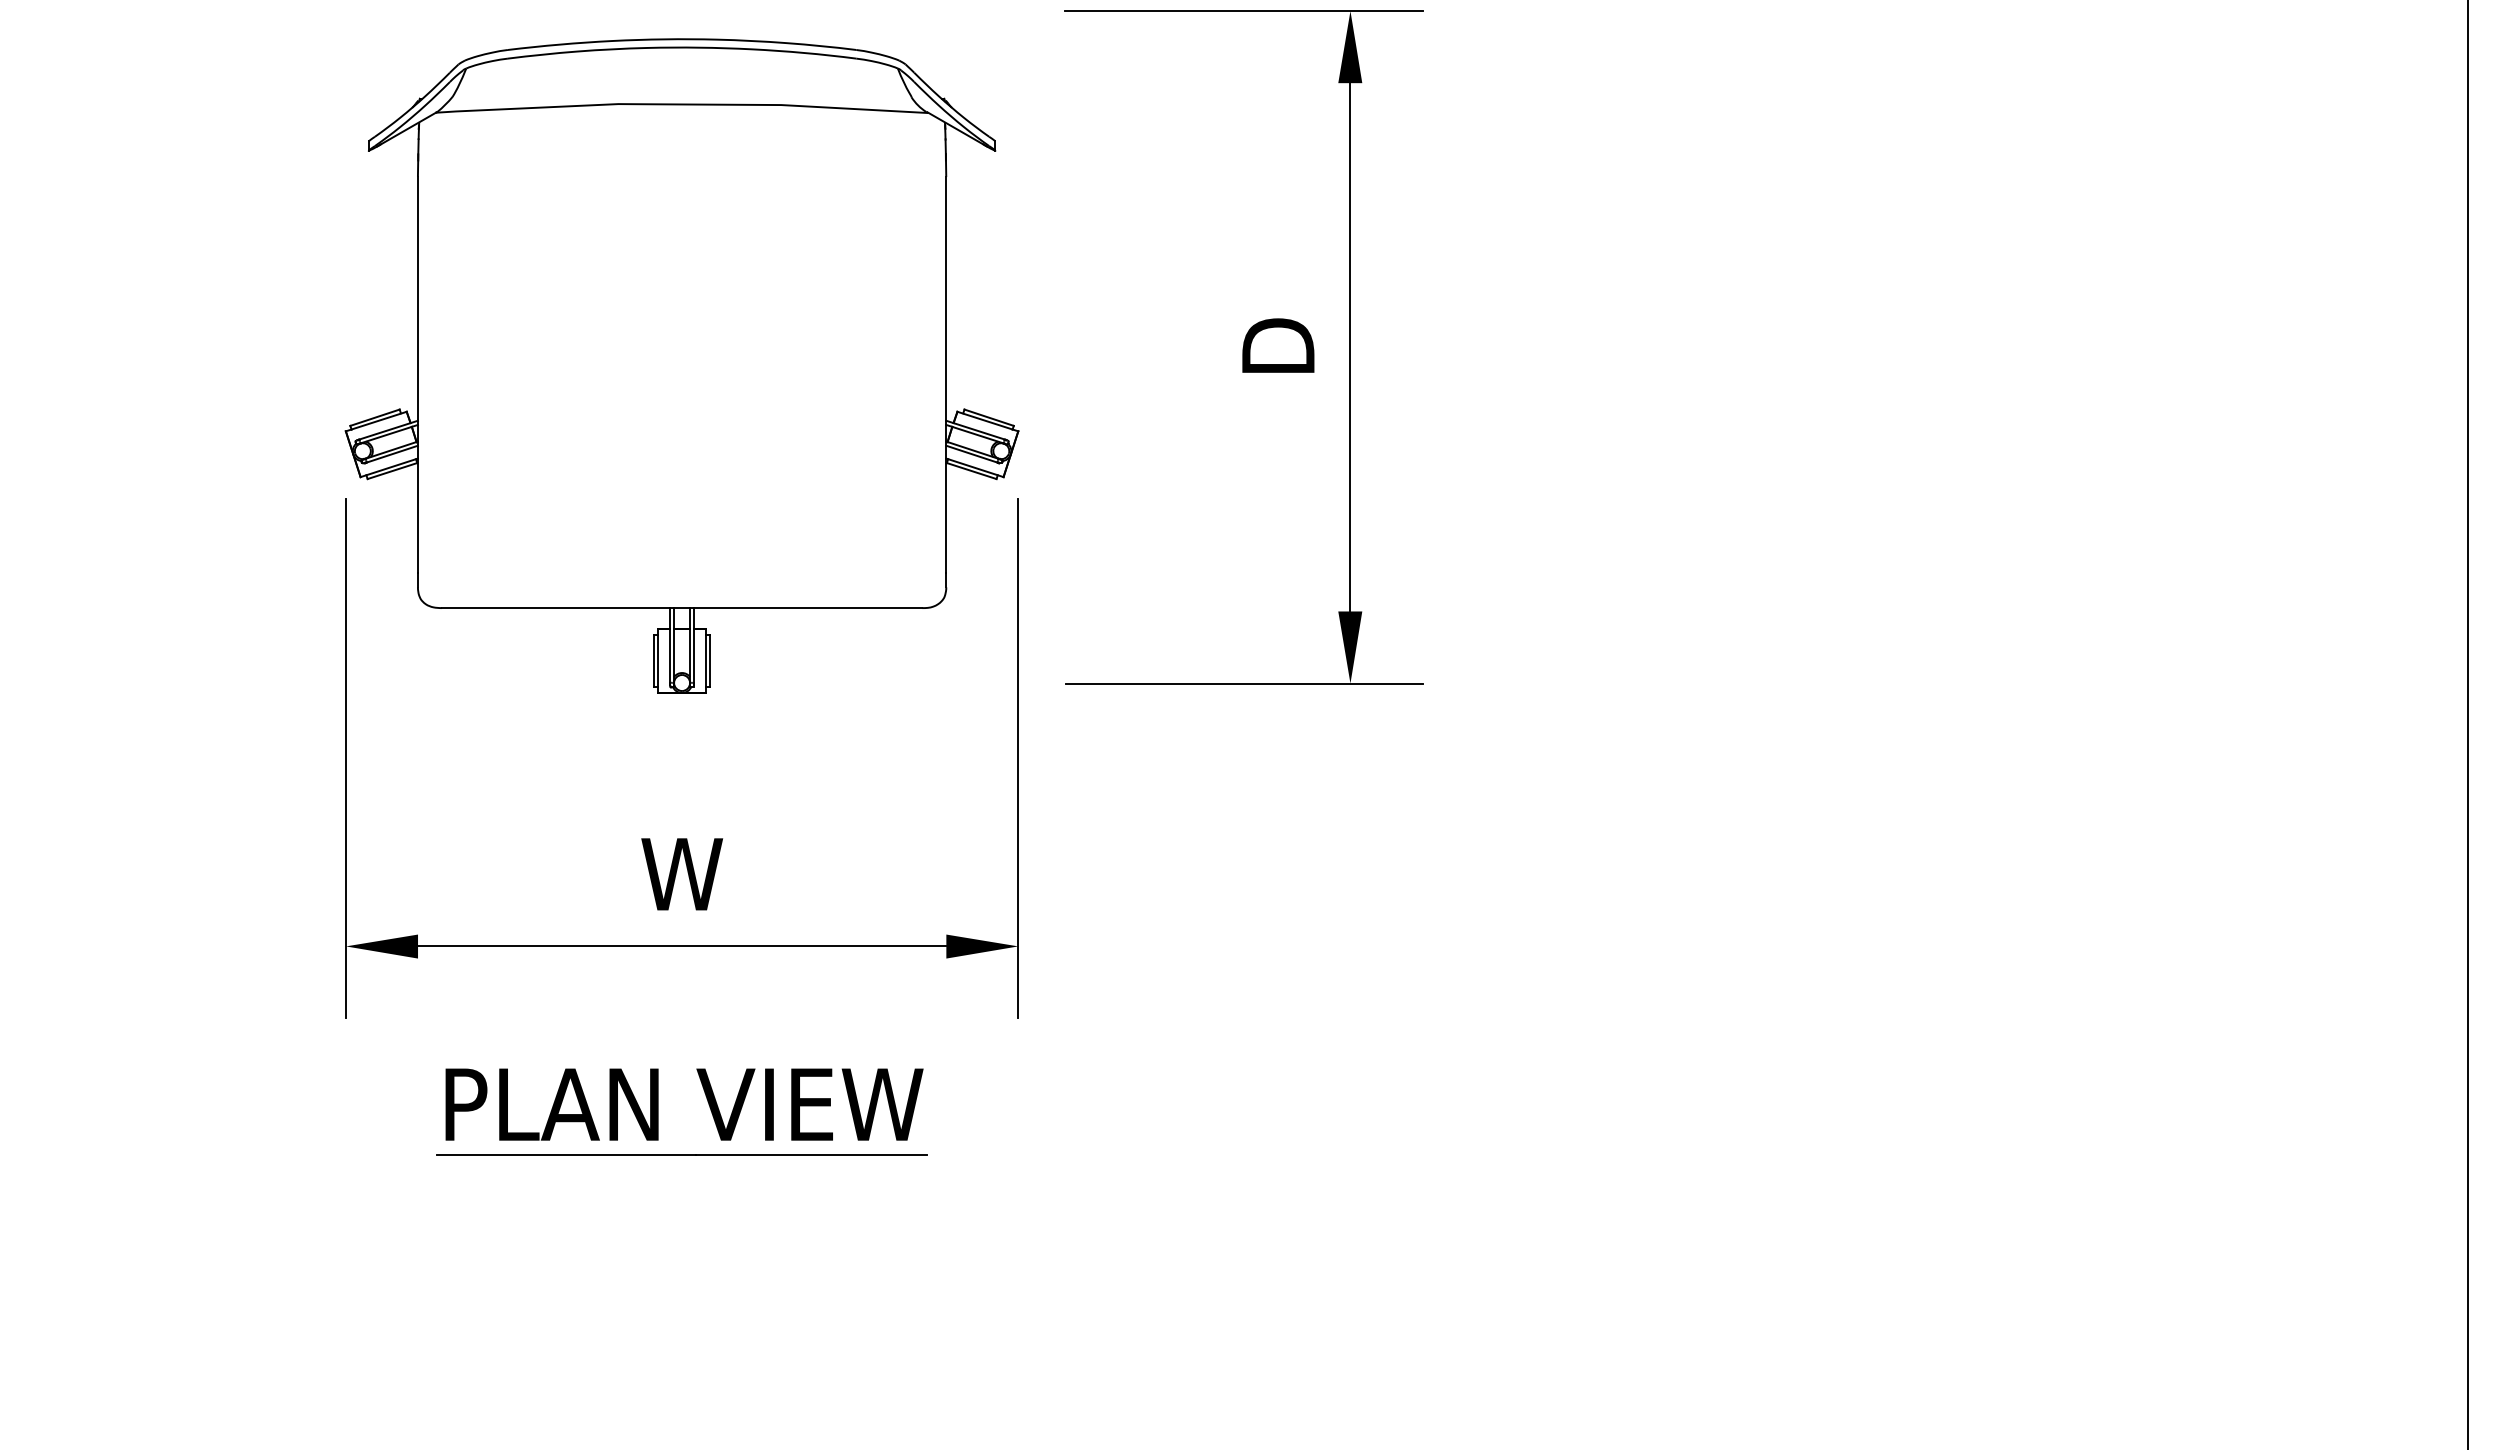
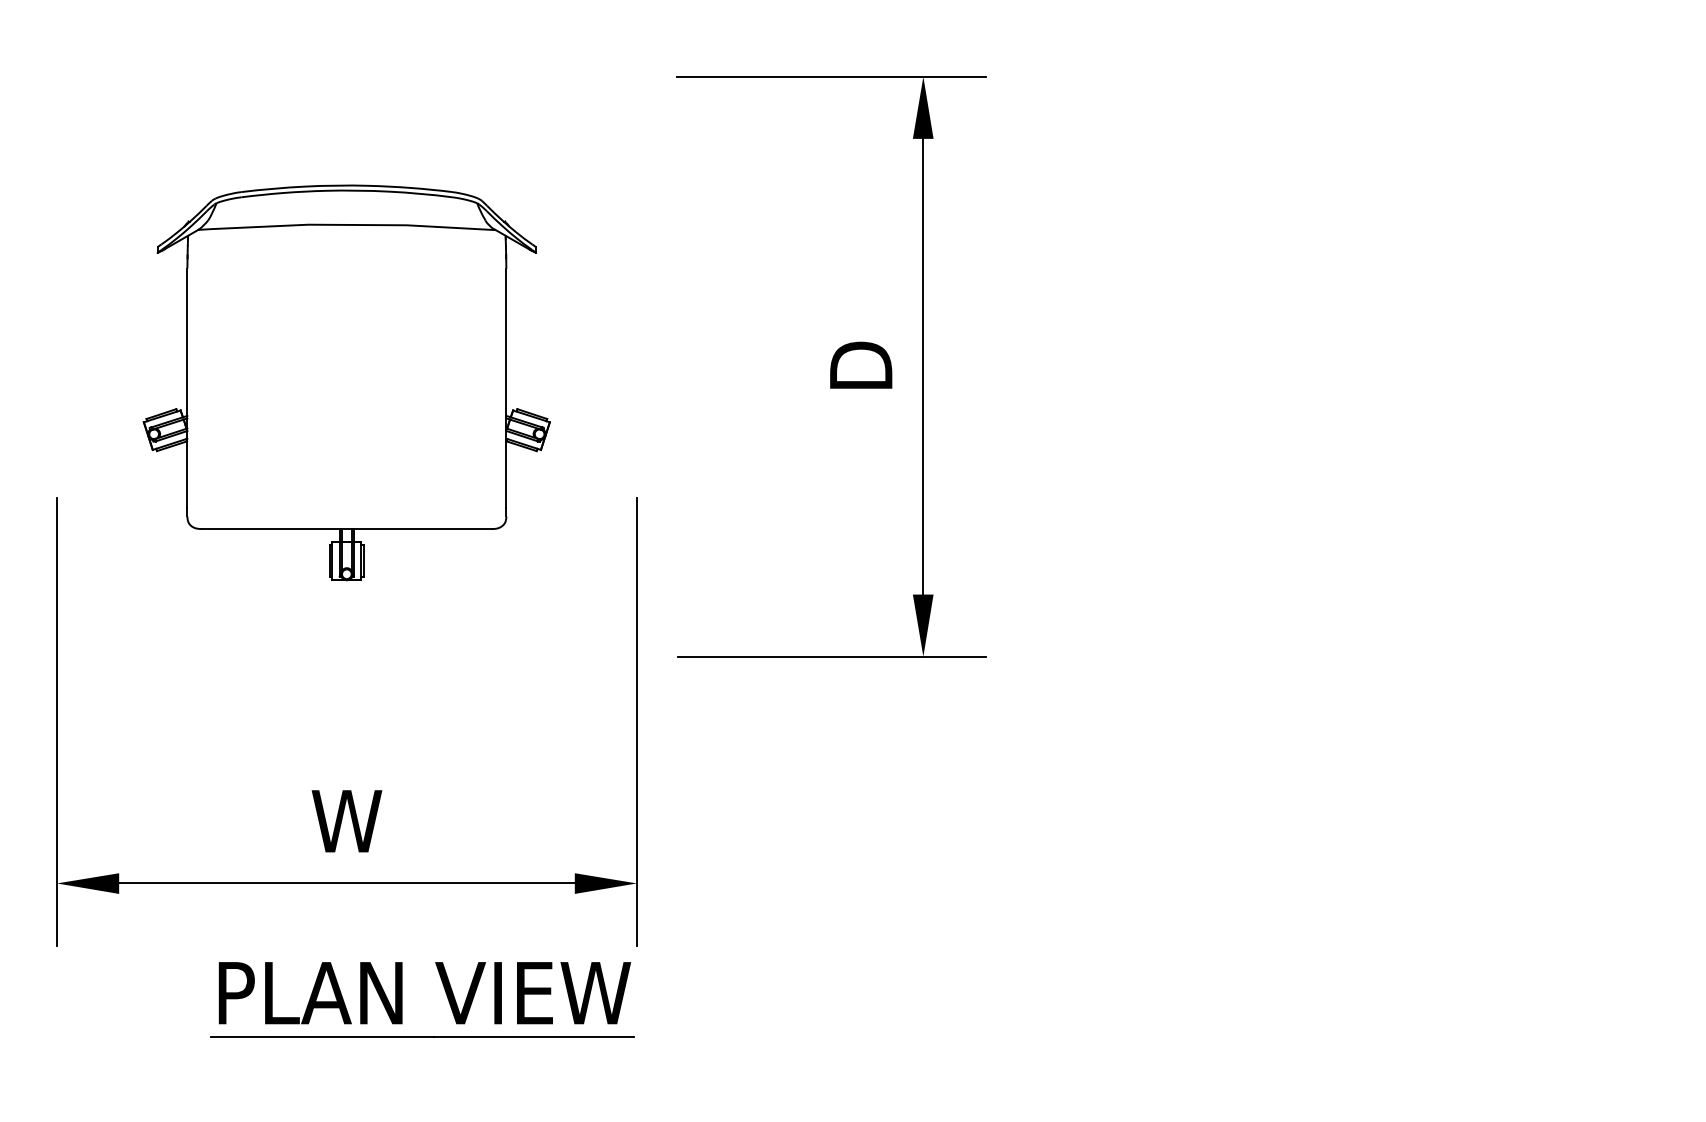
part: (681, 365) -> (346, 382), size x0.7
part: (658, 1111) -> (402, 999), moved

